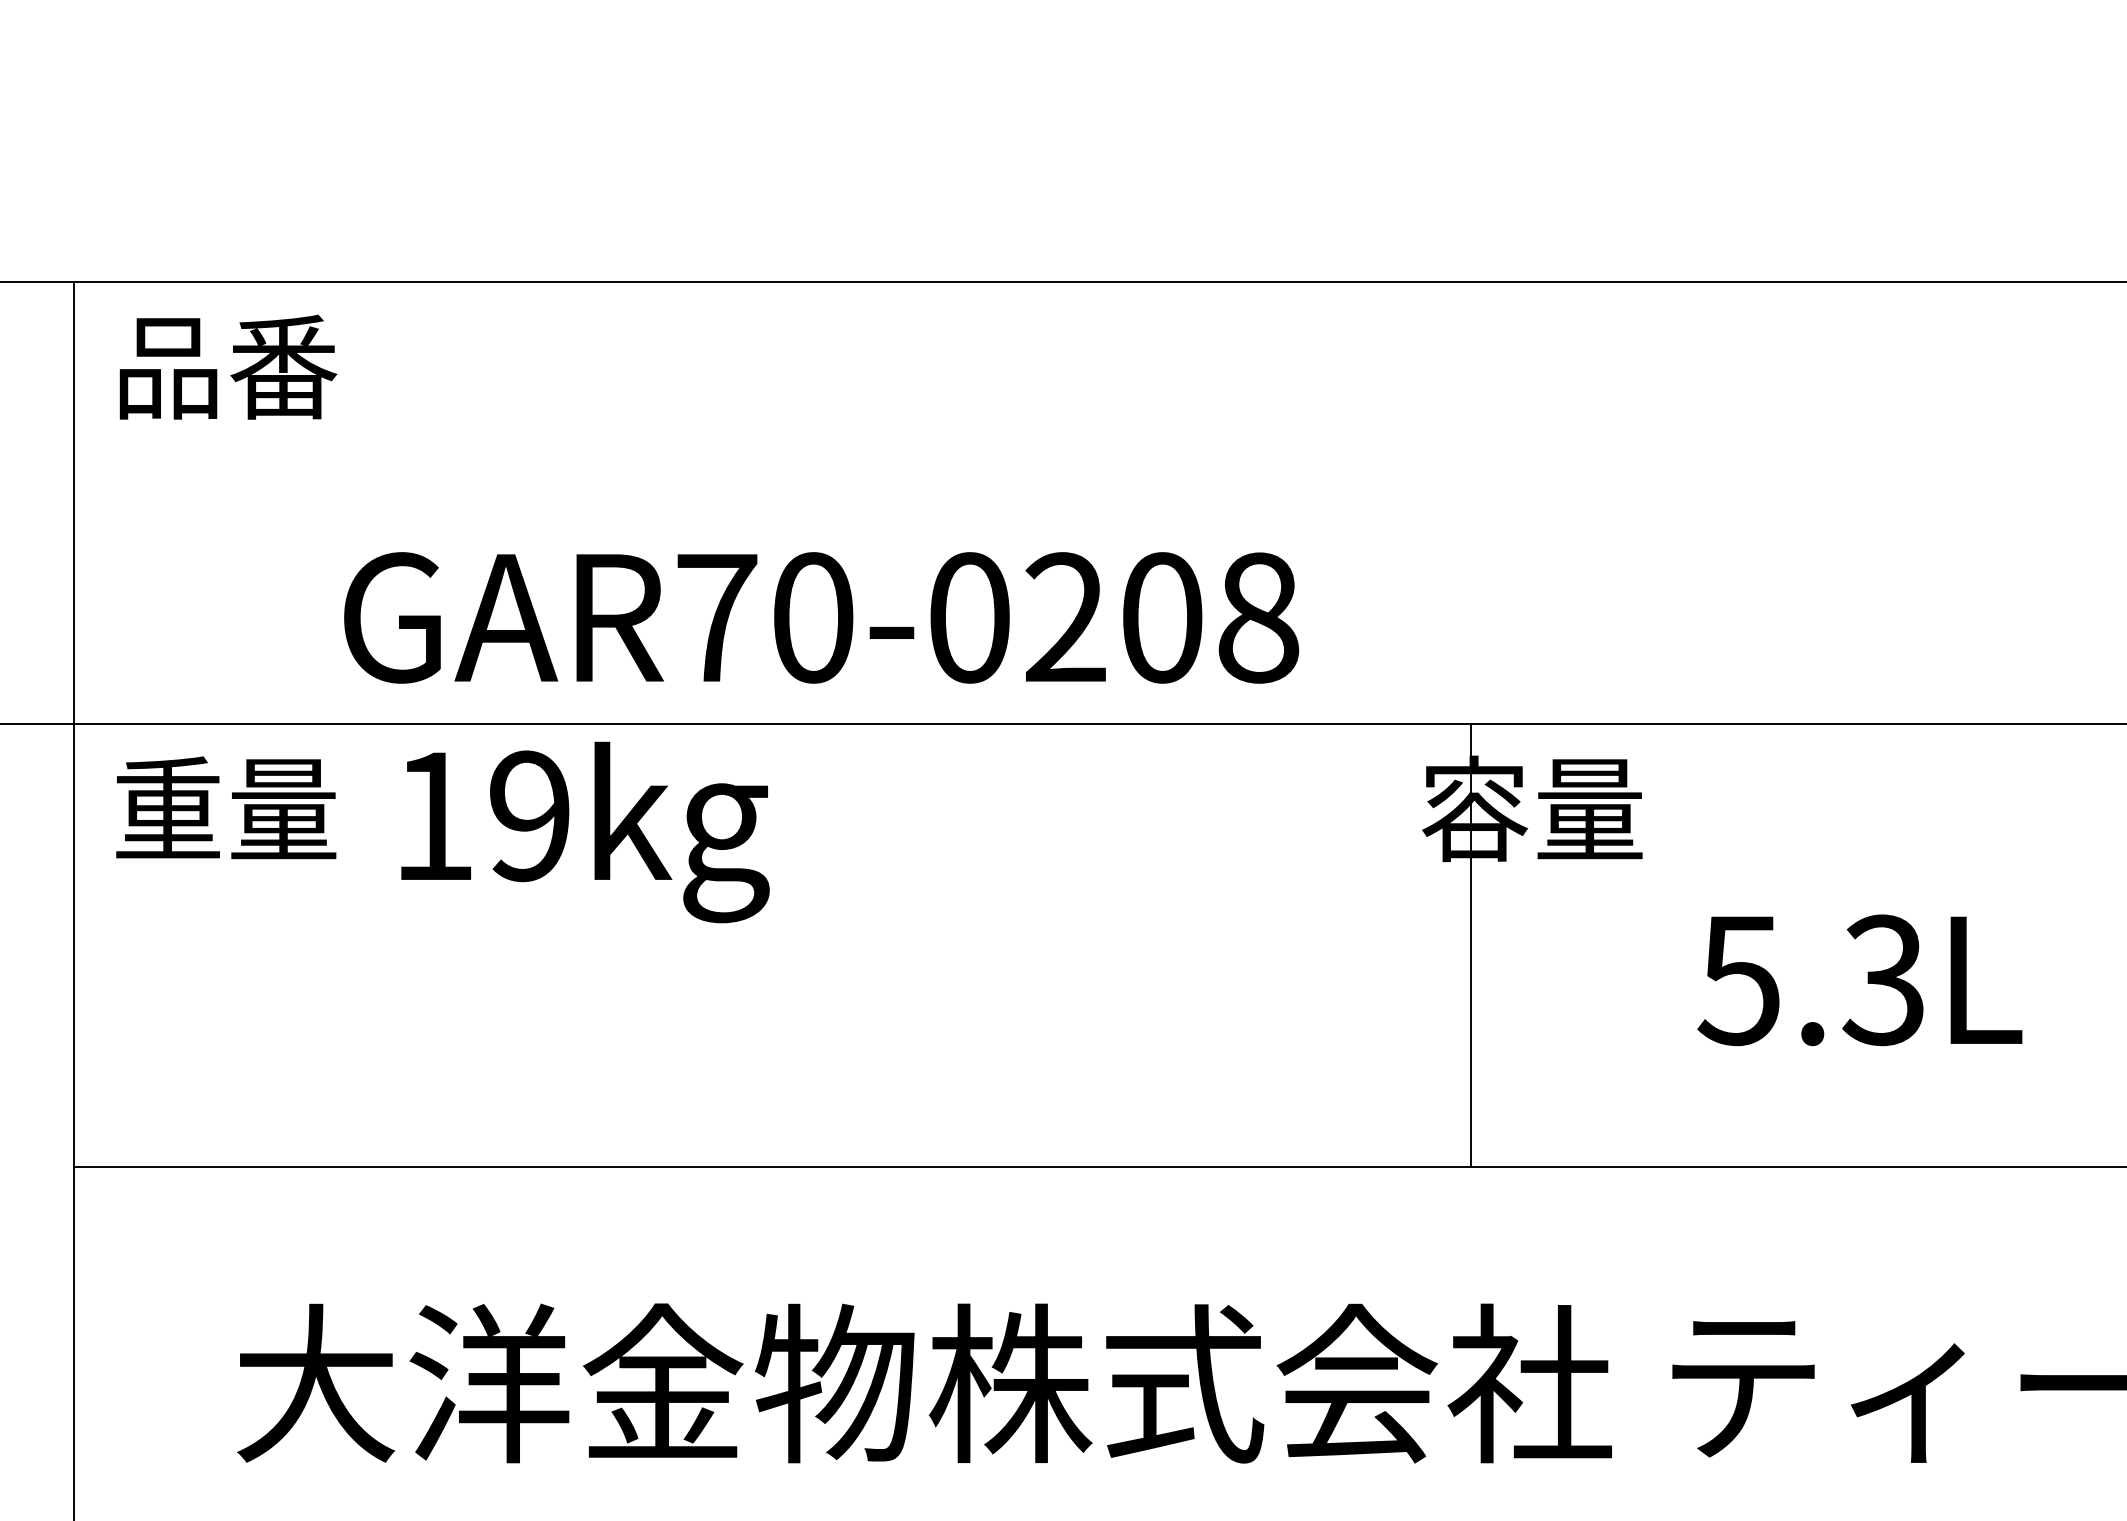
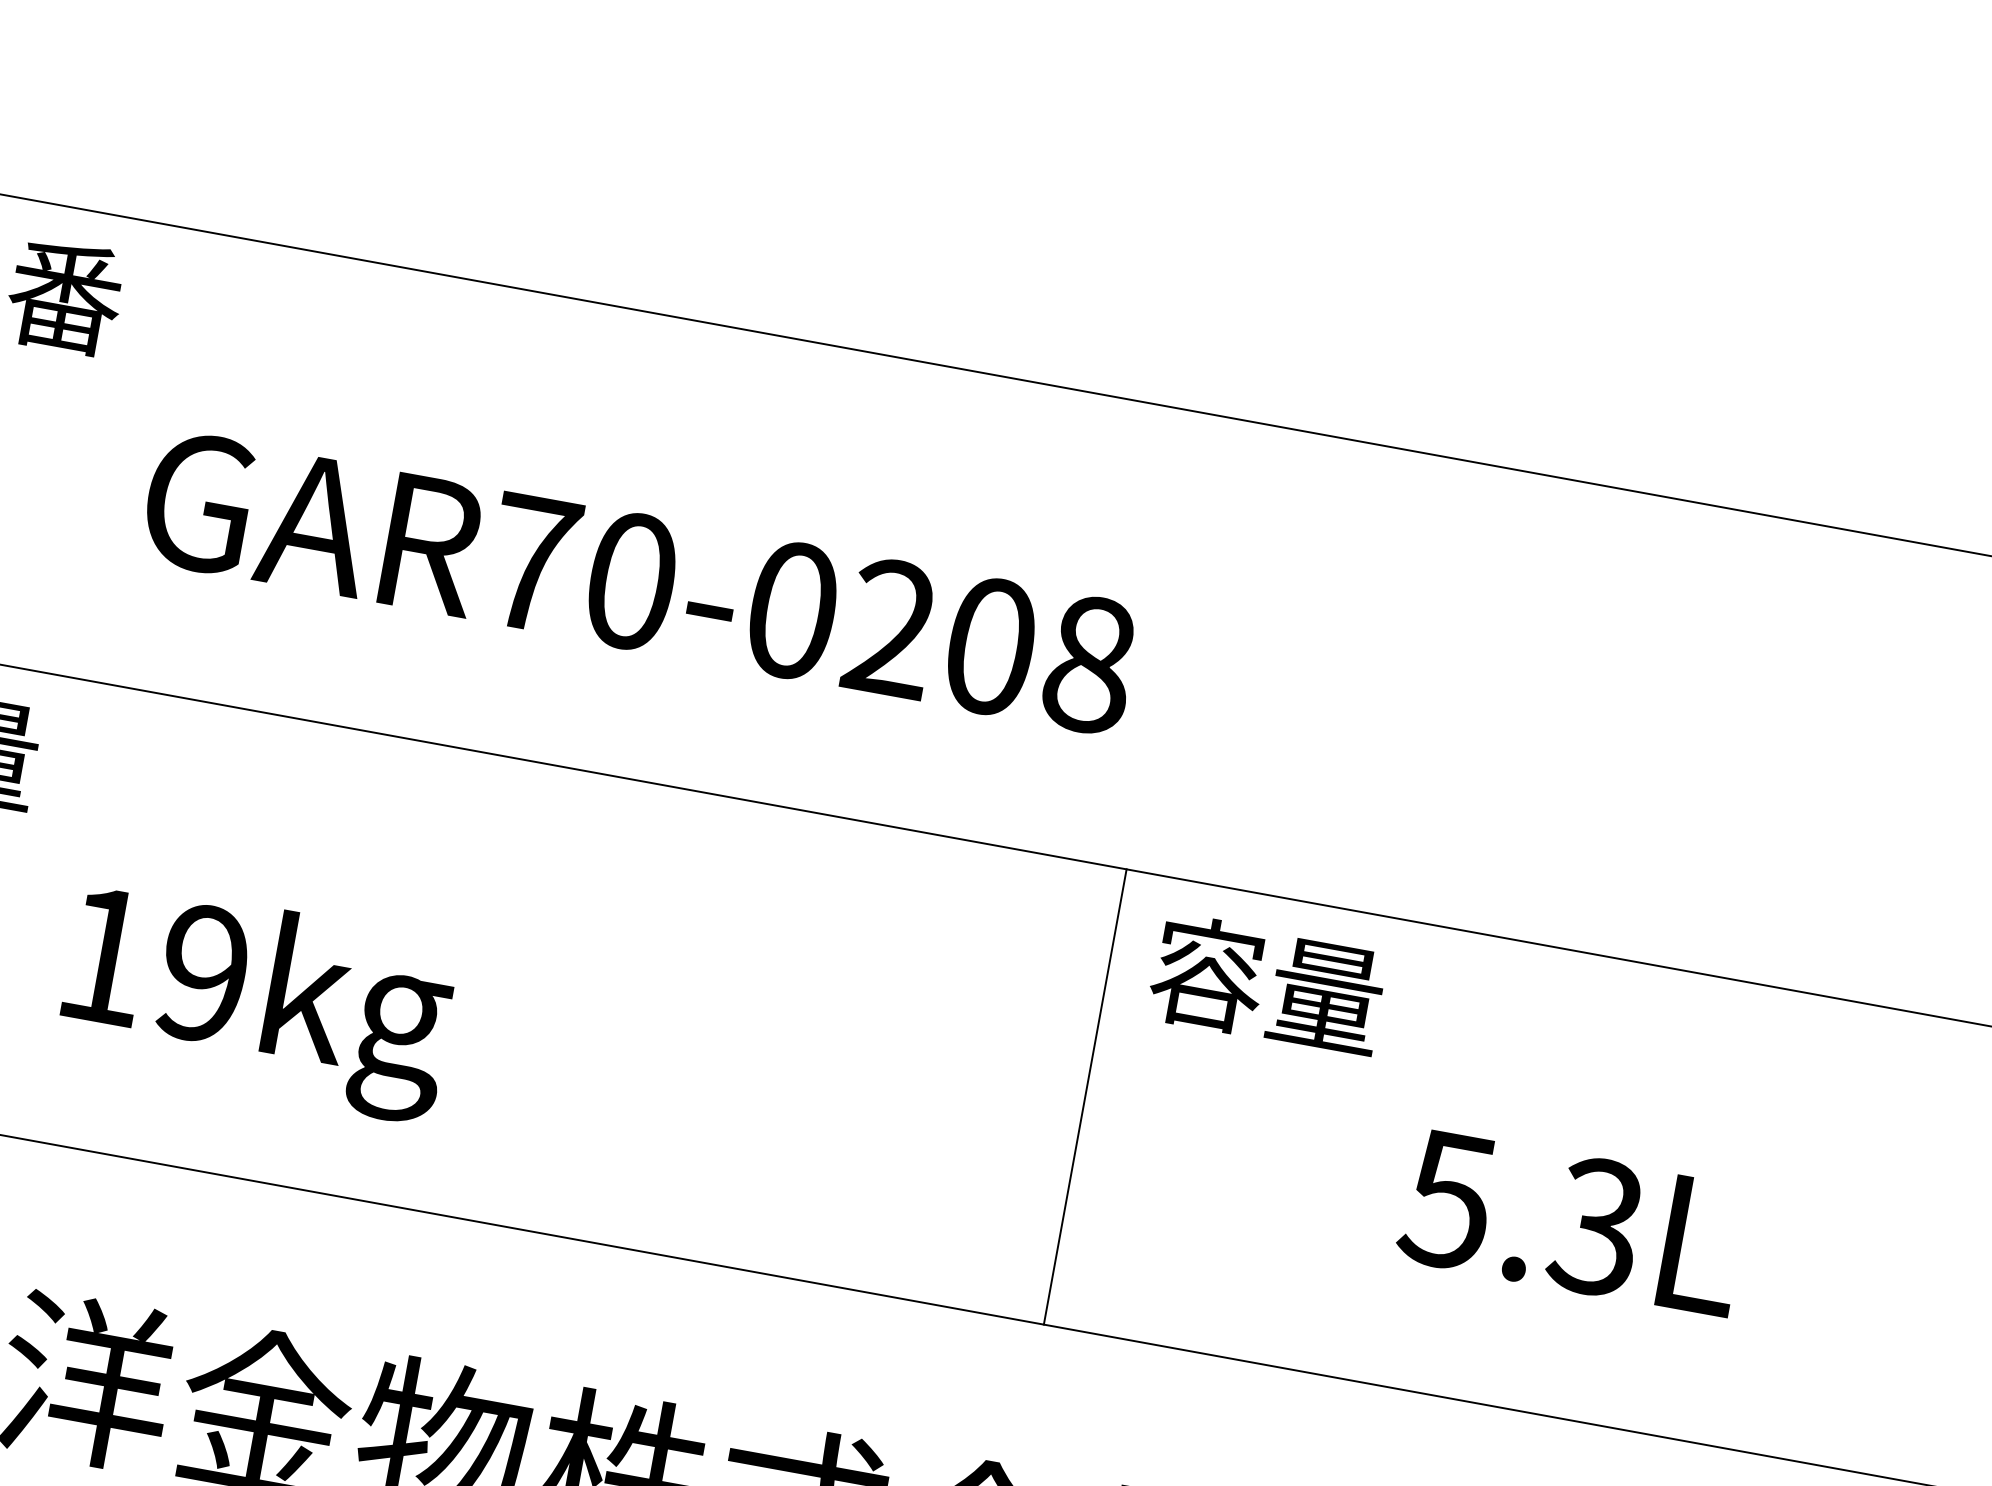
text: (821, 617) -> (640, 582), moved
text: (585, 832) -> (257, 1000), moved
line: (1471, 945) -> (1085, 1097), moved

